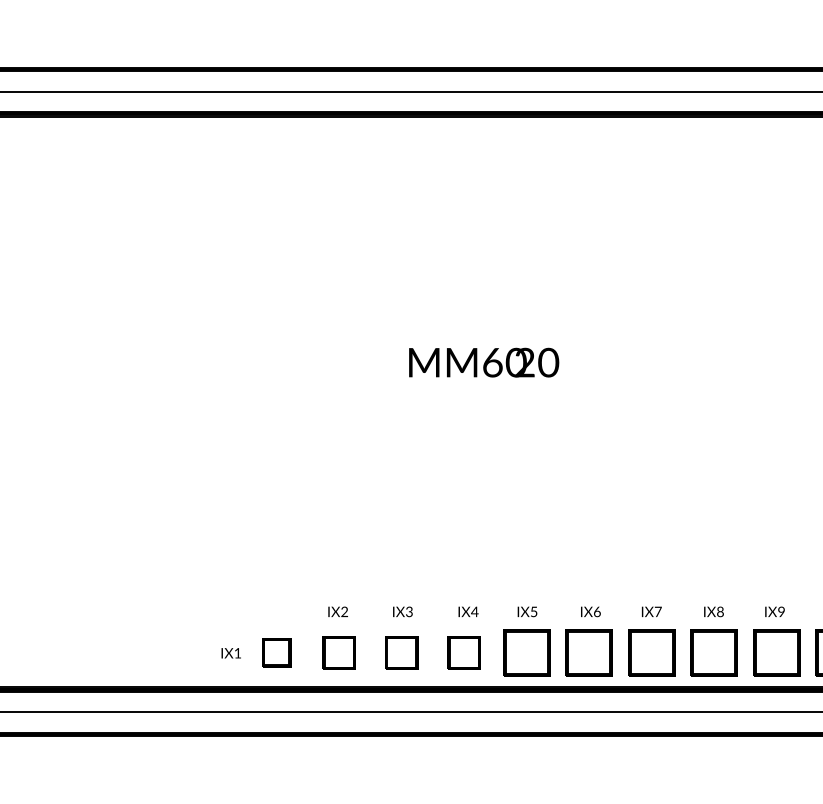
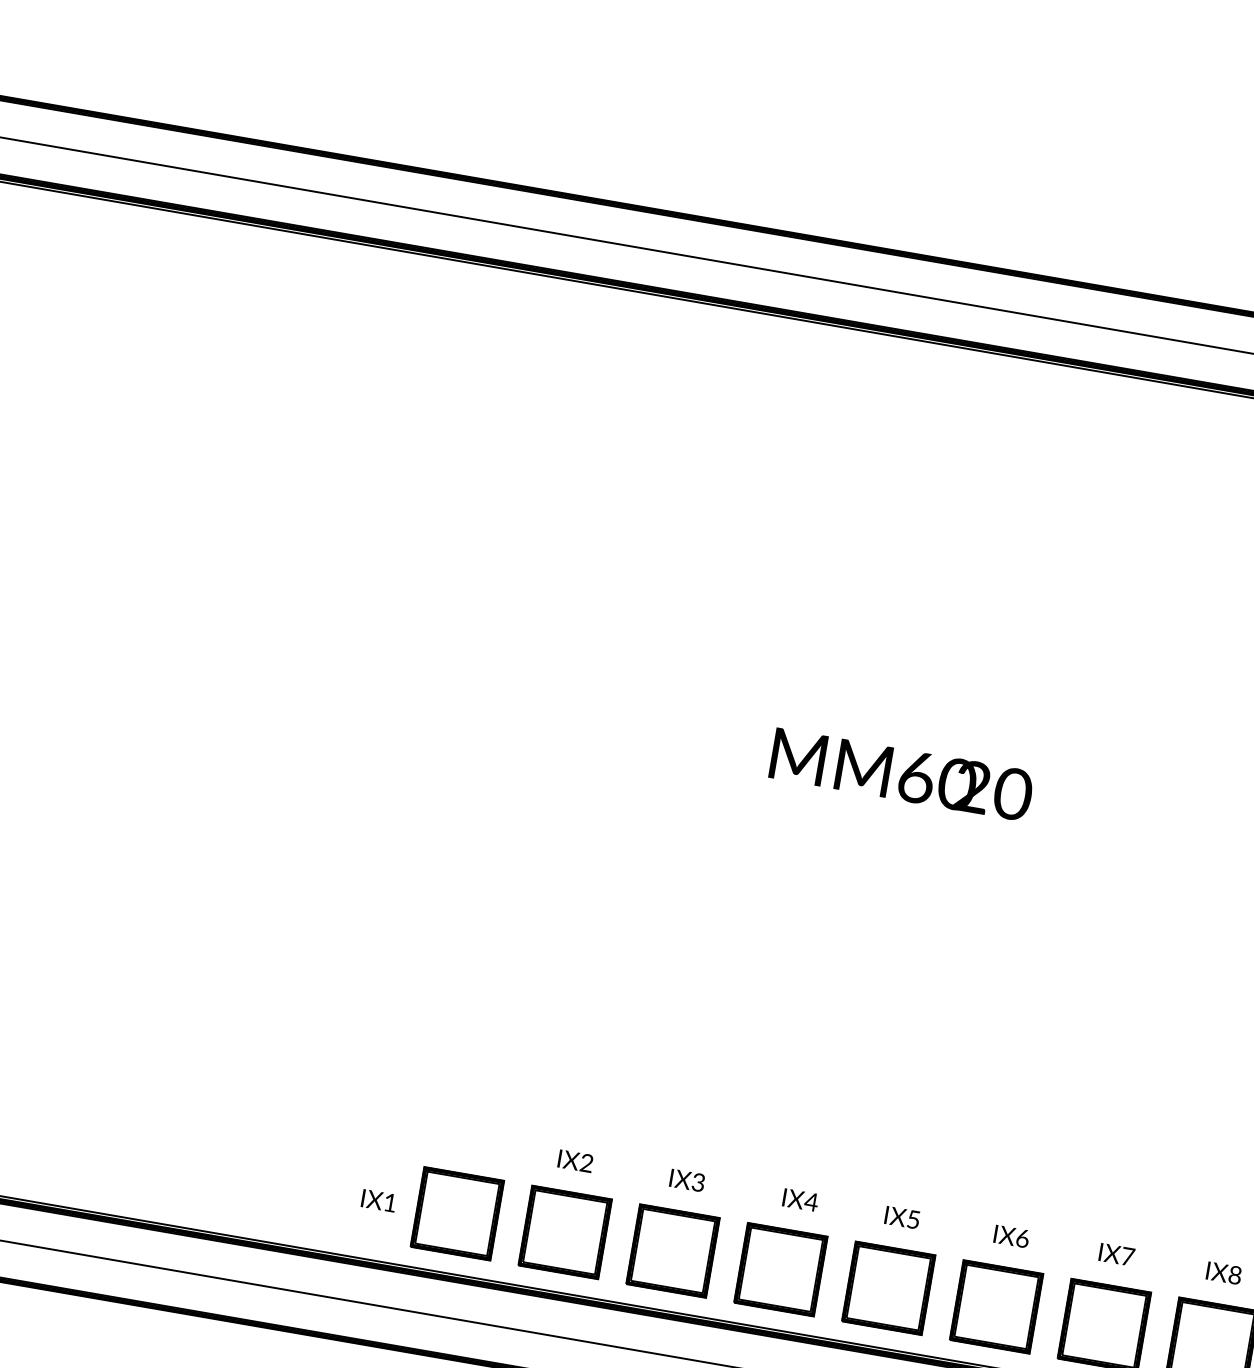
part: (276, 652) -> (457, 1212), size x1.67
part: (338, 652) -> (564, 1231), size x1.43
part: (401, 652) -> (672, 1250), size x1.43
part: (463, 652) -> (779, 1268), size x1.43

